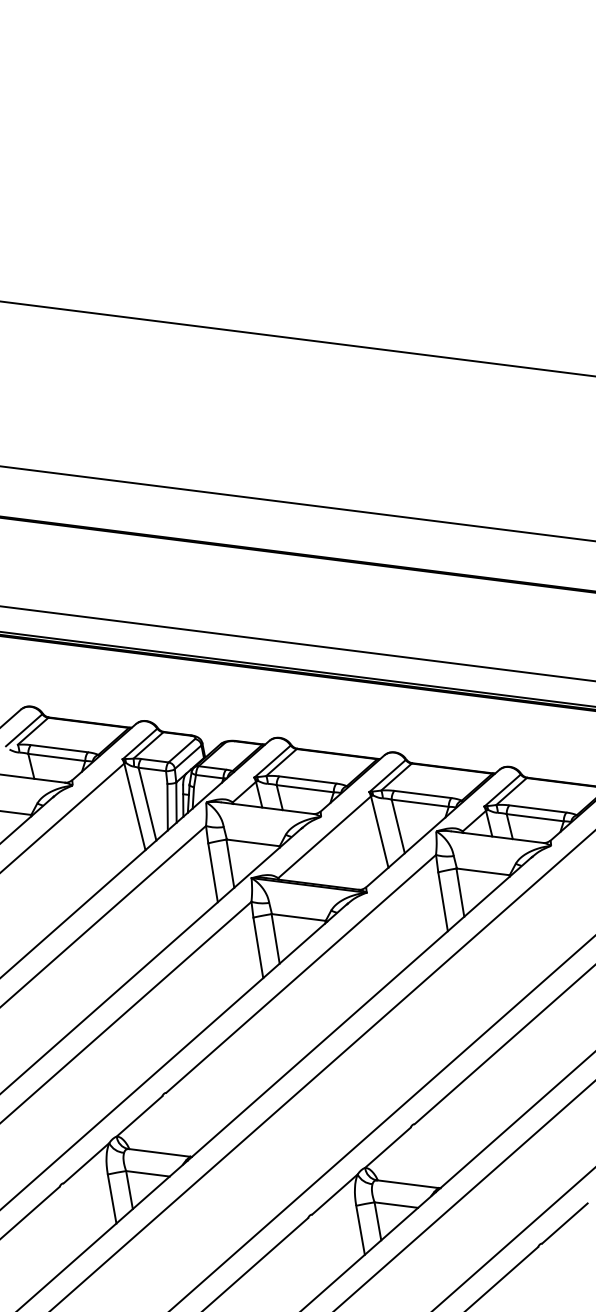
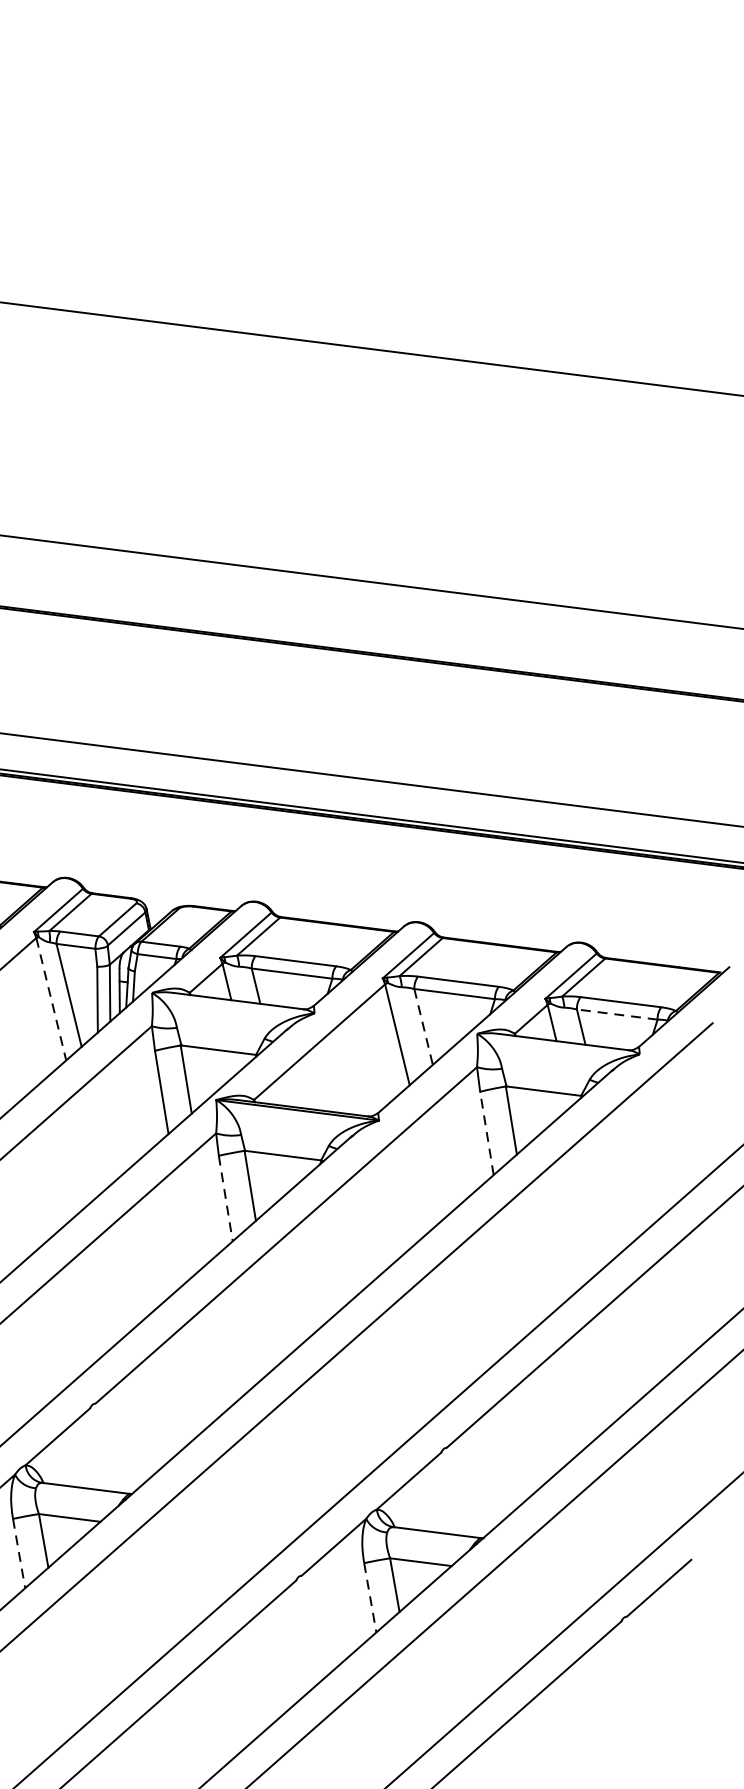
line: (134, 806) -> (50, 998), solid -> dashed
line: (535, 817) -> (617, 1014), solid -> dashed
line: (398, 826) -> (423, 1026), solid -> dashed
line: (443, 901) -> (487, 1133), solid -> dashed
line: (258, 947) -> (226, 1198), solid -> dashed
line: (112, 1199) -> (19, 1554), solid -> dashed
line: (360, 1230) -> (370, 1598), solid -> dashed

